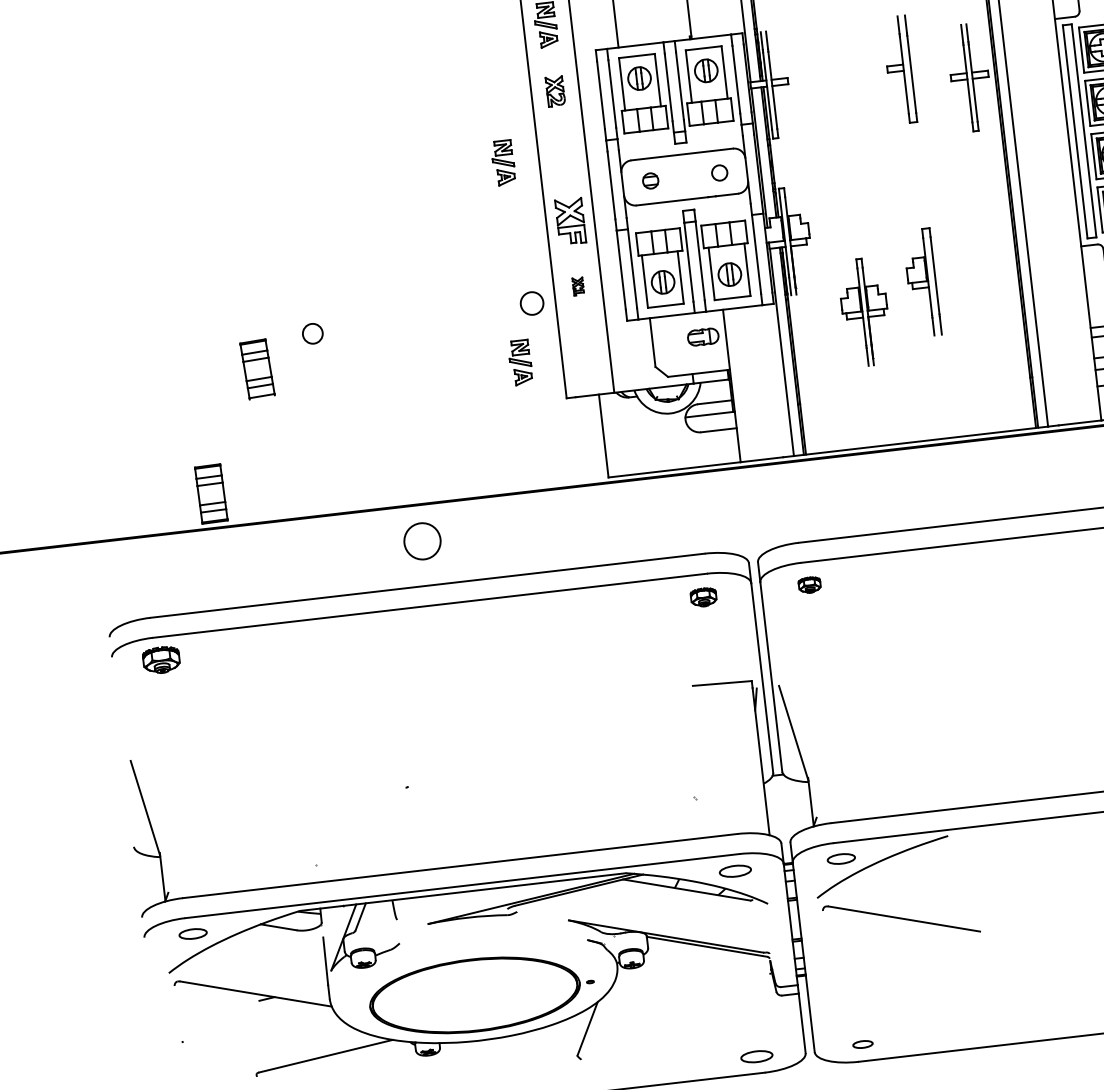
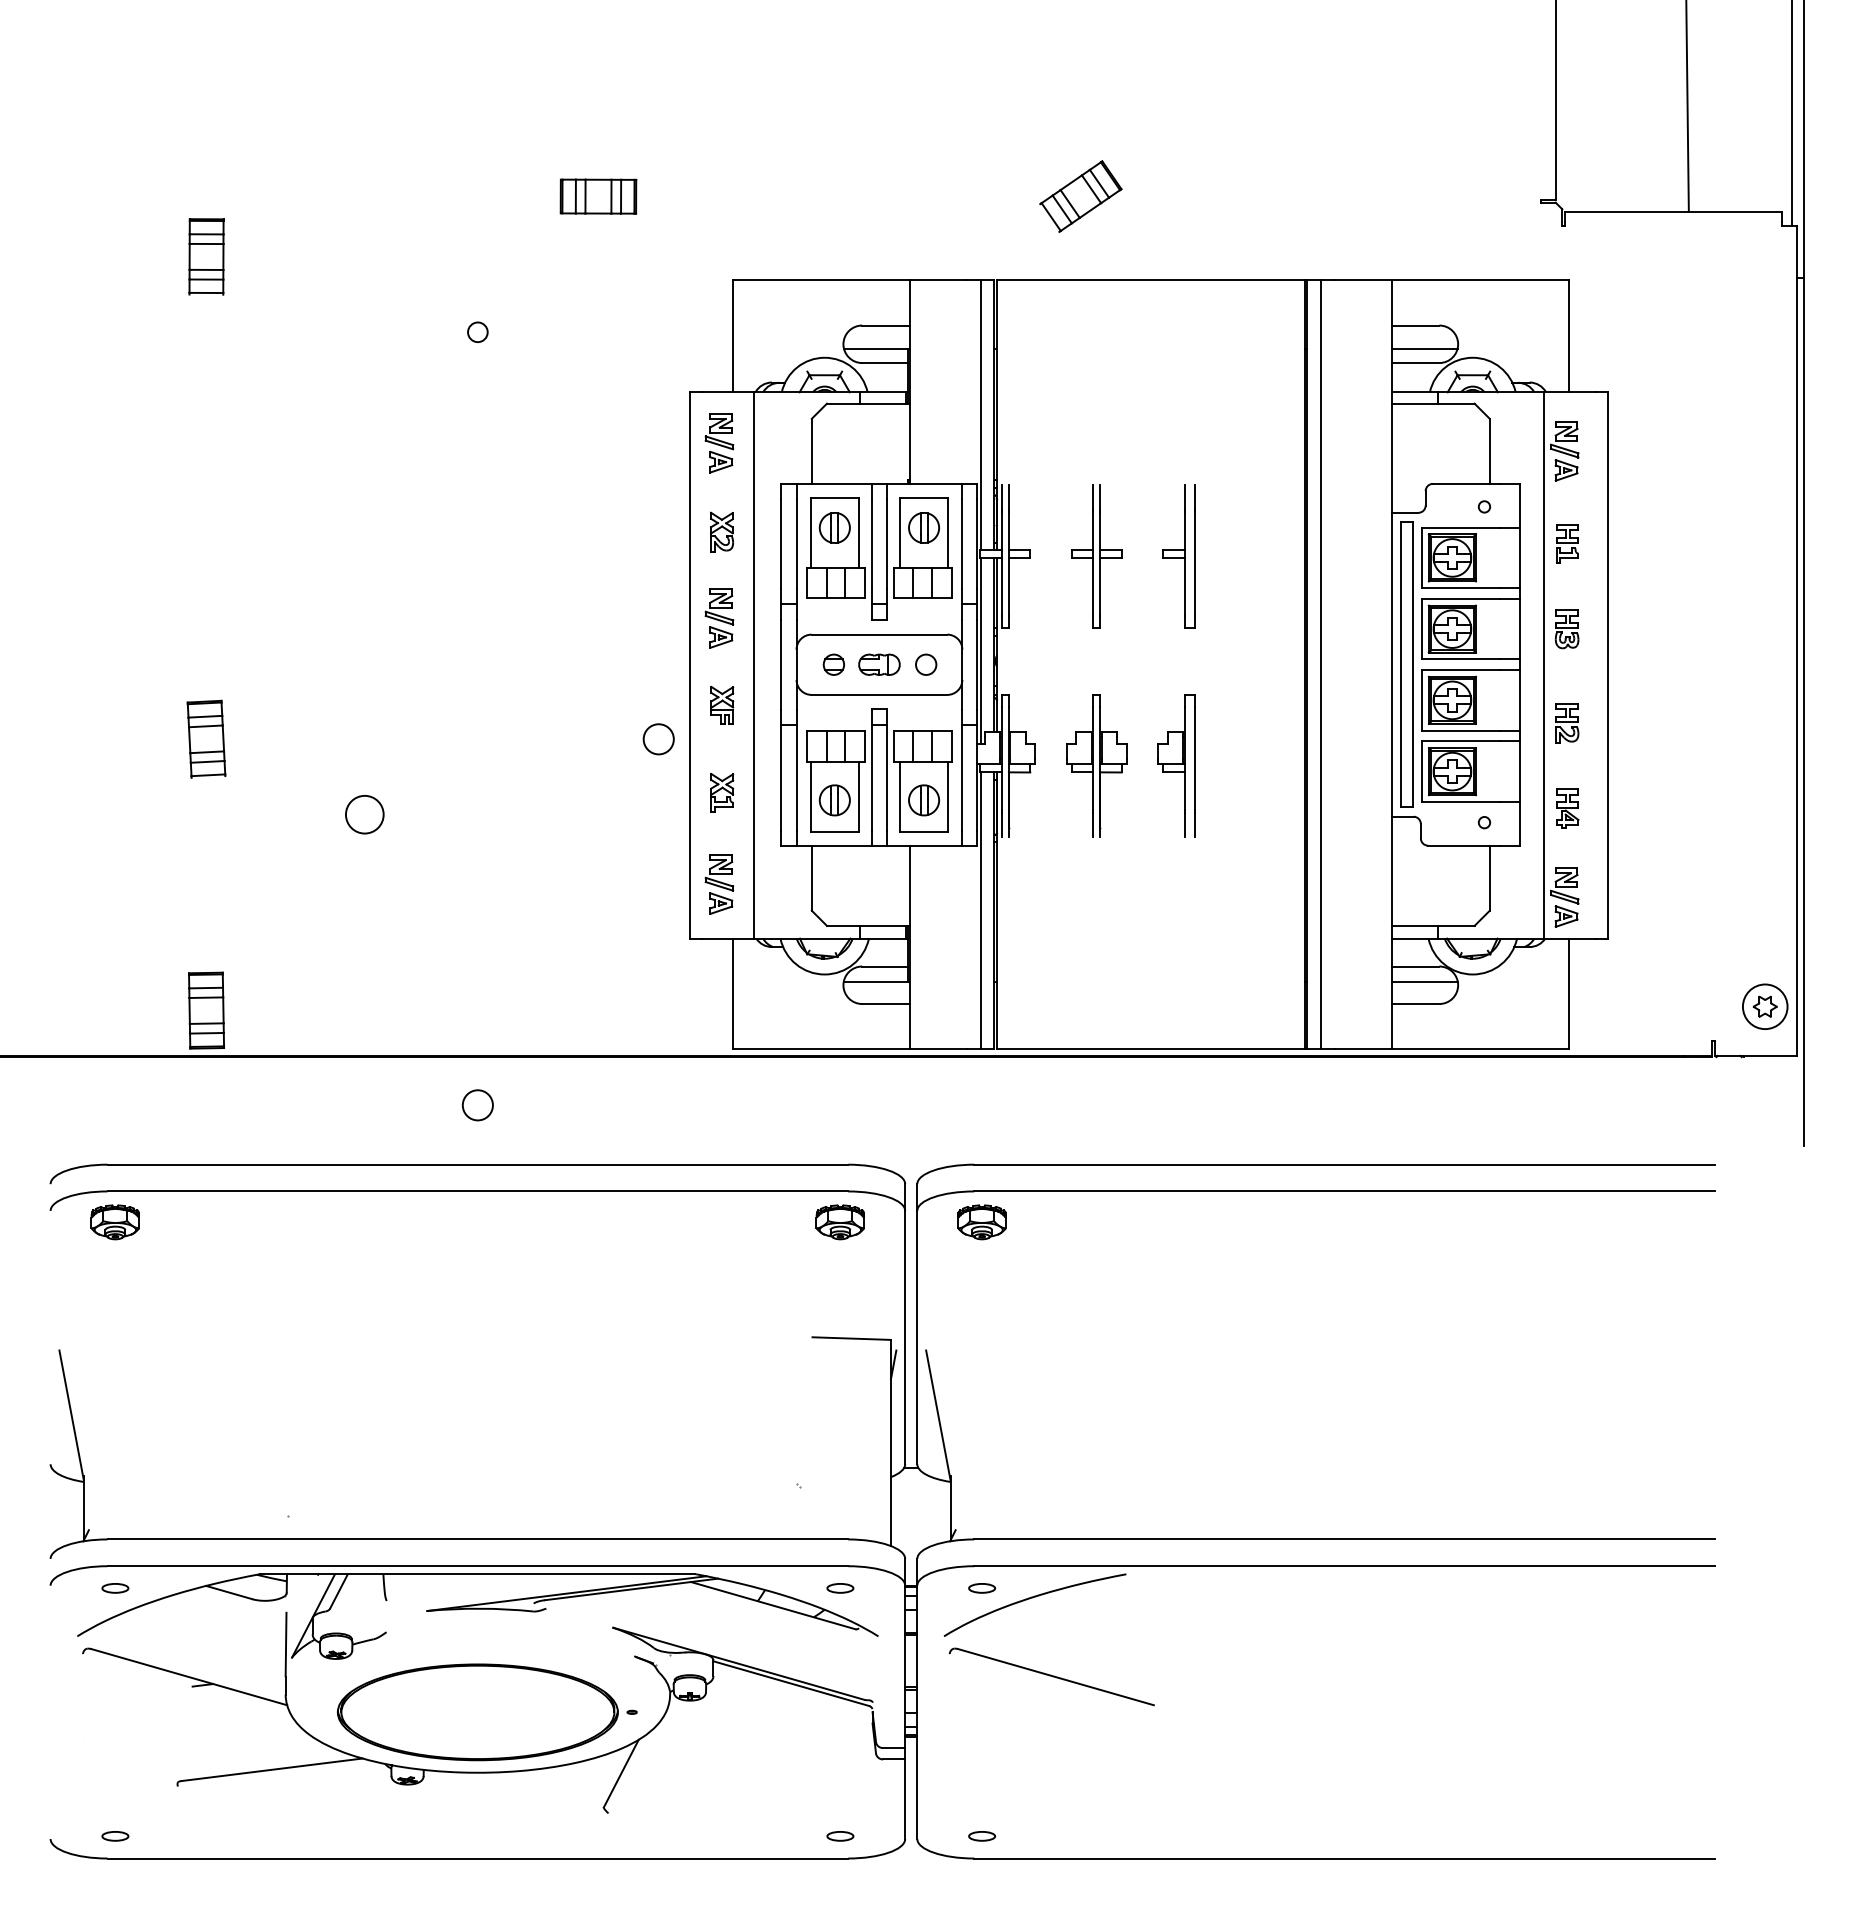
part: (969, 77) -> (1096, 556), moved
part: (503, 162) -> (719, 618), moved
part: (570, 220) -> (722, 704), size x0.62
part: (922, 282) -> (1176, 765), moved
part: (578, 286) -> (722, 792), size x1.67
circle: (531, 303) -> (658, 739), moved
part: (864, 312) -> (1096, 765), moved
circle: (312, 333) -> (364, 814), size x1.43
part: (703, 336) -> (879, 664), moved
part: (520, 362) -> (719, 884), moved
part: (257, 368) -> (206, 738), moved
circle: (422, 541) -> (477, 1105), size x0.62
part: (809, 585) -> (981, 1222), size x1.67
part: (703, 597) -> (839, 1222), size x1.43
part: (841, 859) -> (982, 1588), size x0.71
part: (735, 871) -> (840, 1588), size x0.62
part: (193, 934) -> (115, 1588), size x0.71
part: (757, 1056) -> (840, 1836), size x0.62

